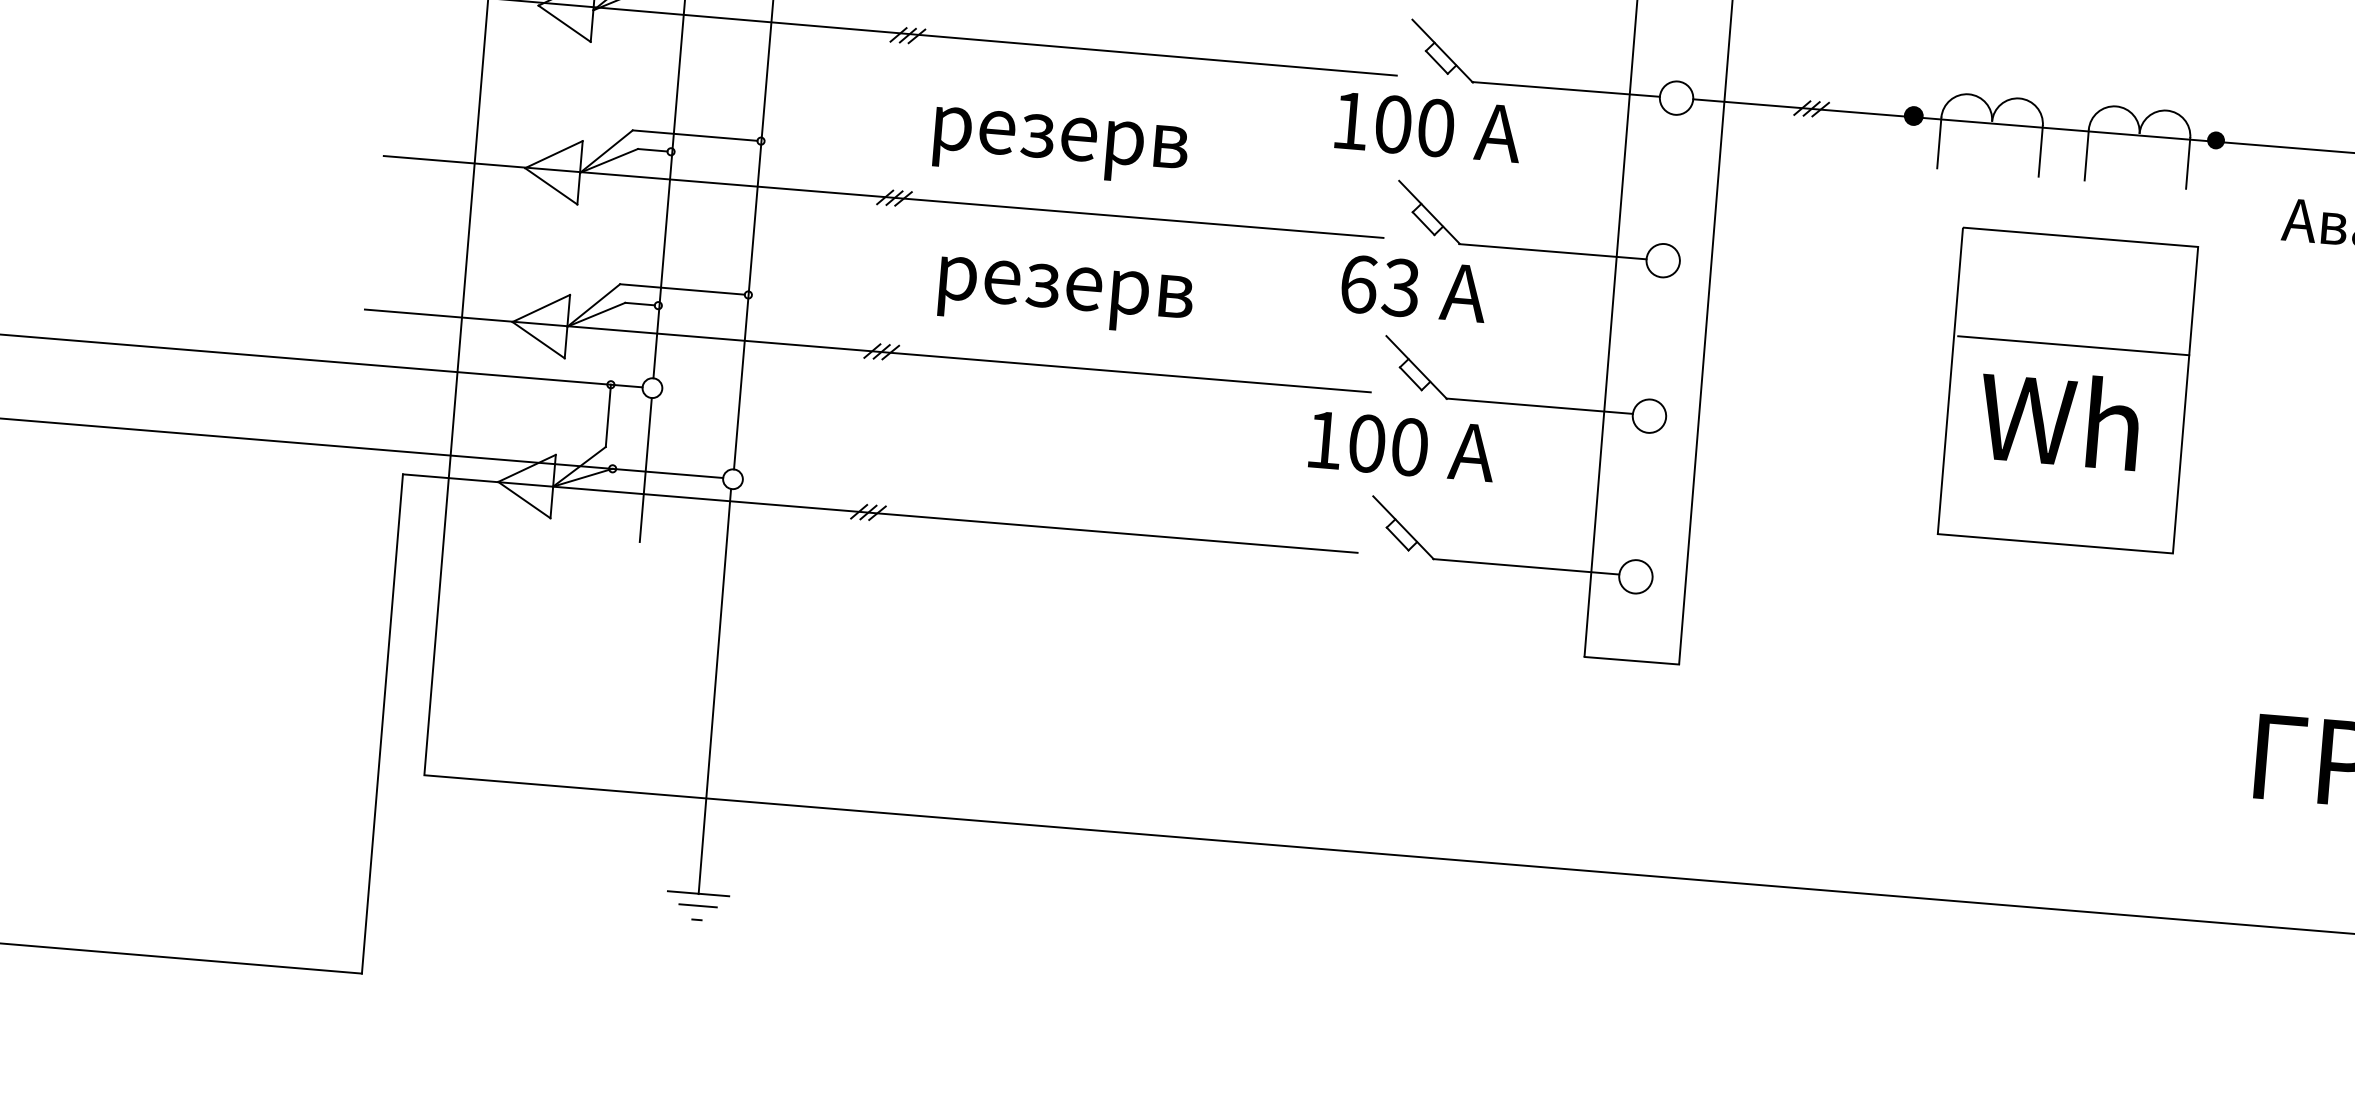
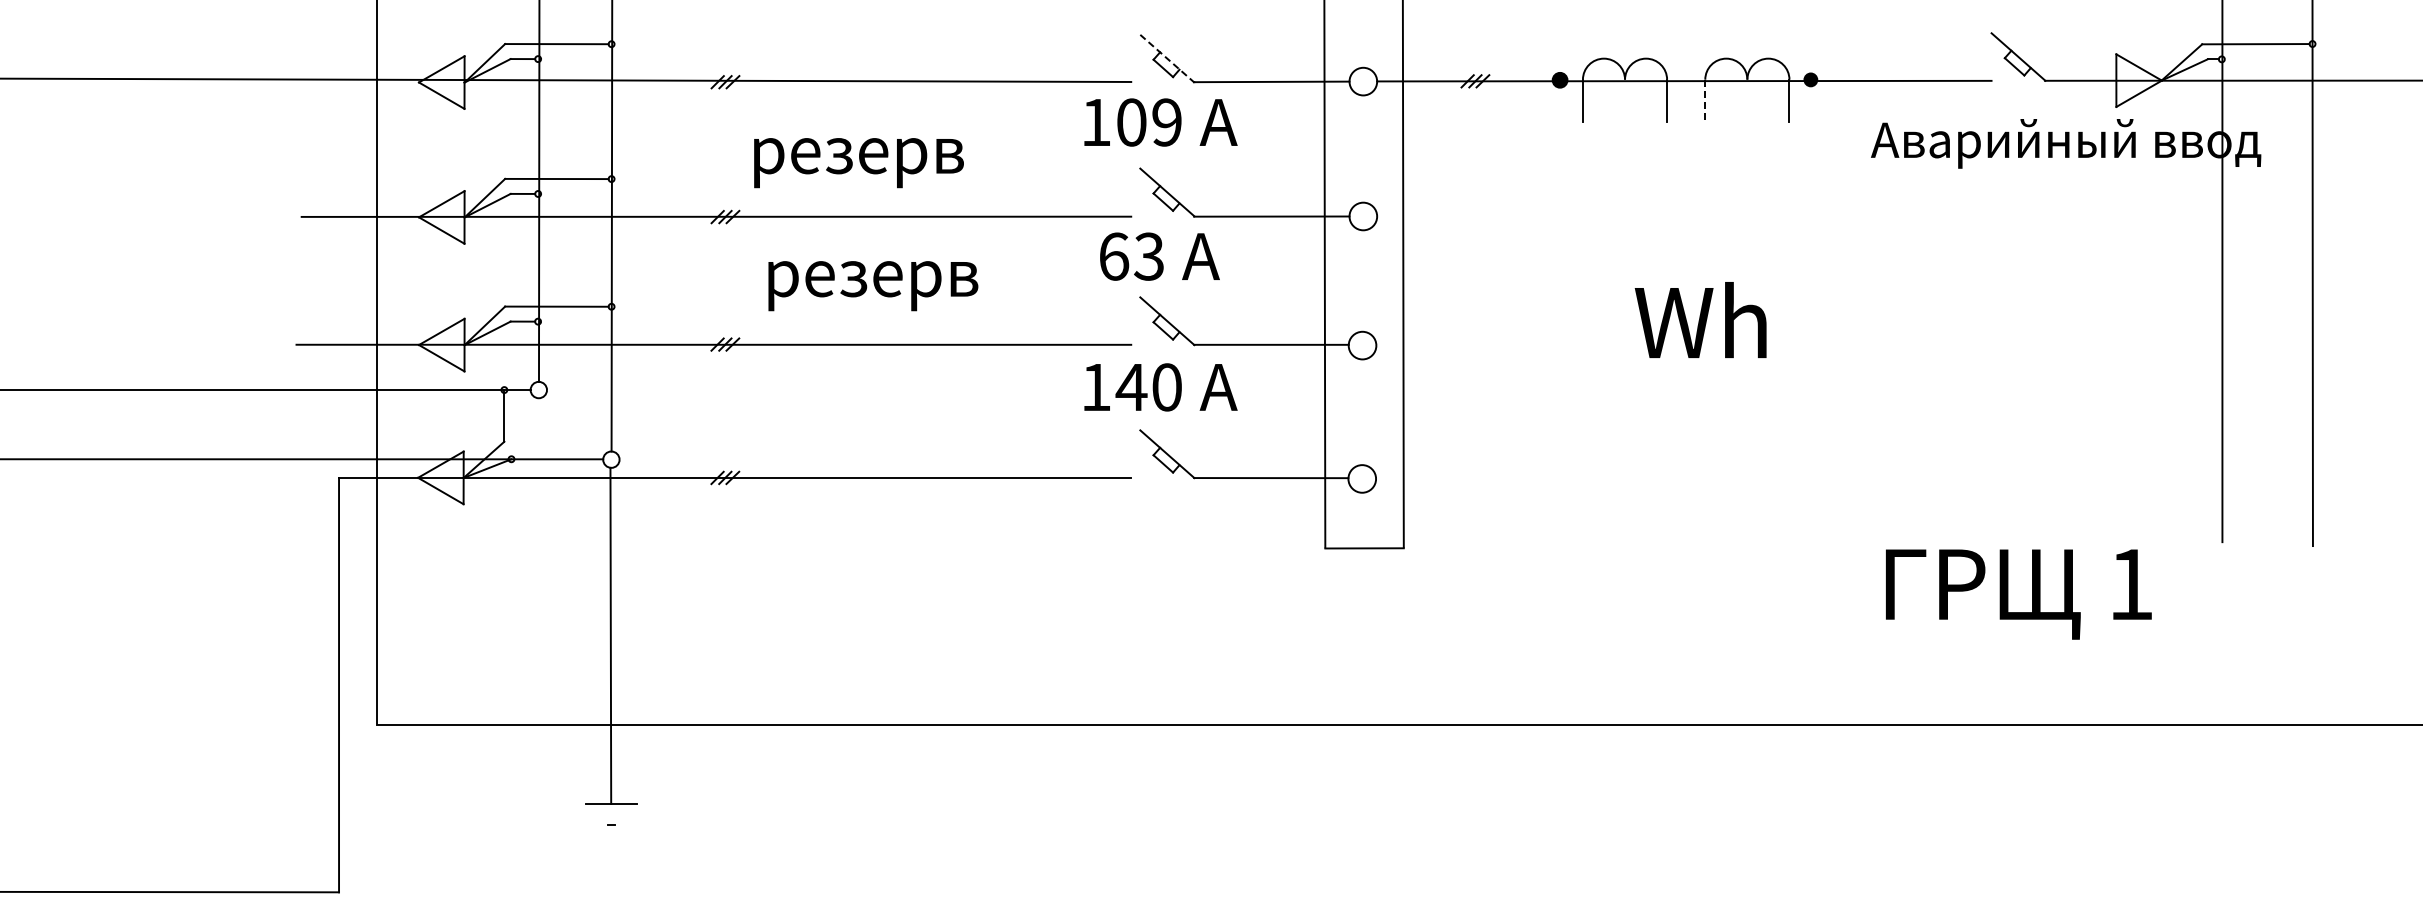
line: (1442, 52) -> (1167, 59), solid -> dashed
text: (1435, 127) -> (1166, 122), 100 -> 109
line: (2086, 156) -> (1705, 101), solid -> dashed
part: (2067, 389) -> (1705, 295), removed
text: (1366, 443) -> (1131, 387), 100 -> 140
line: (645, 469) -> (538, 457), removed
line: (698, 905) -> (611, 813), removed

